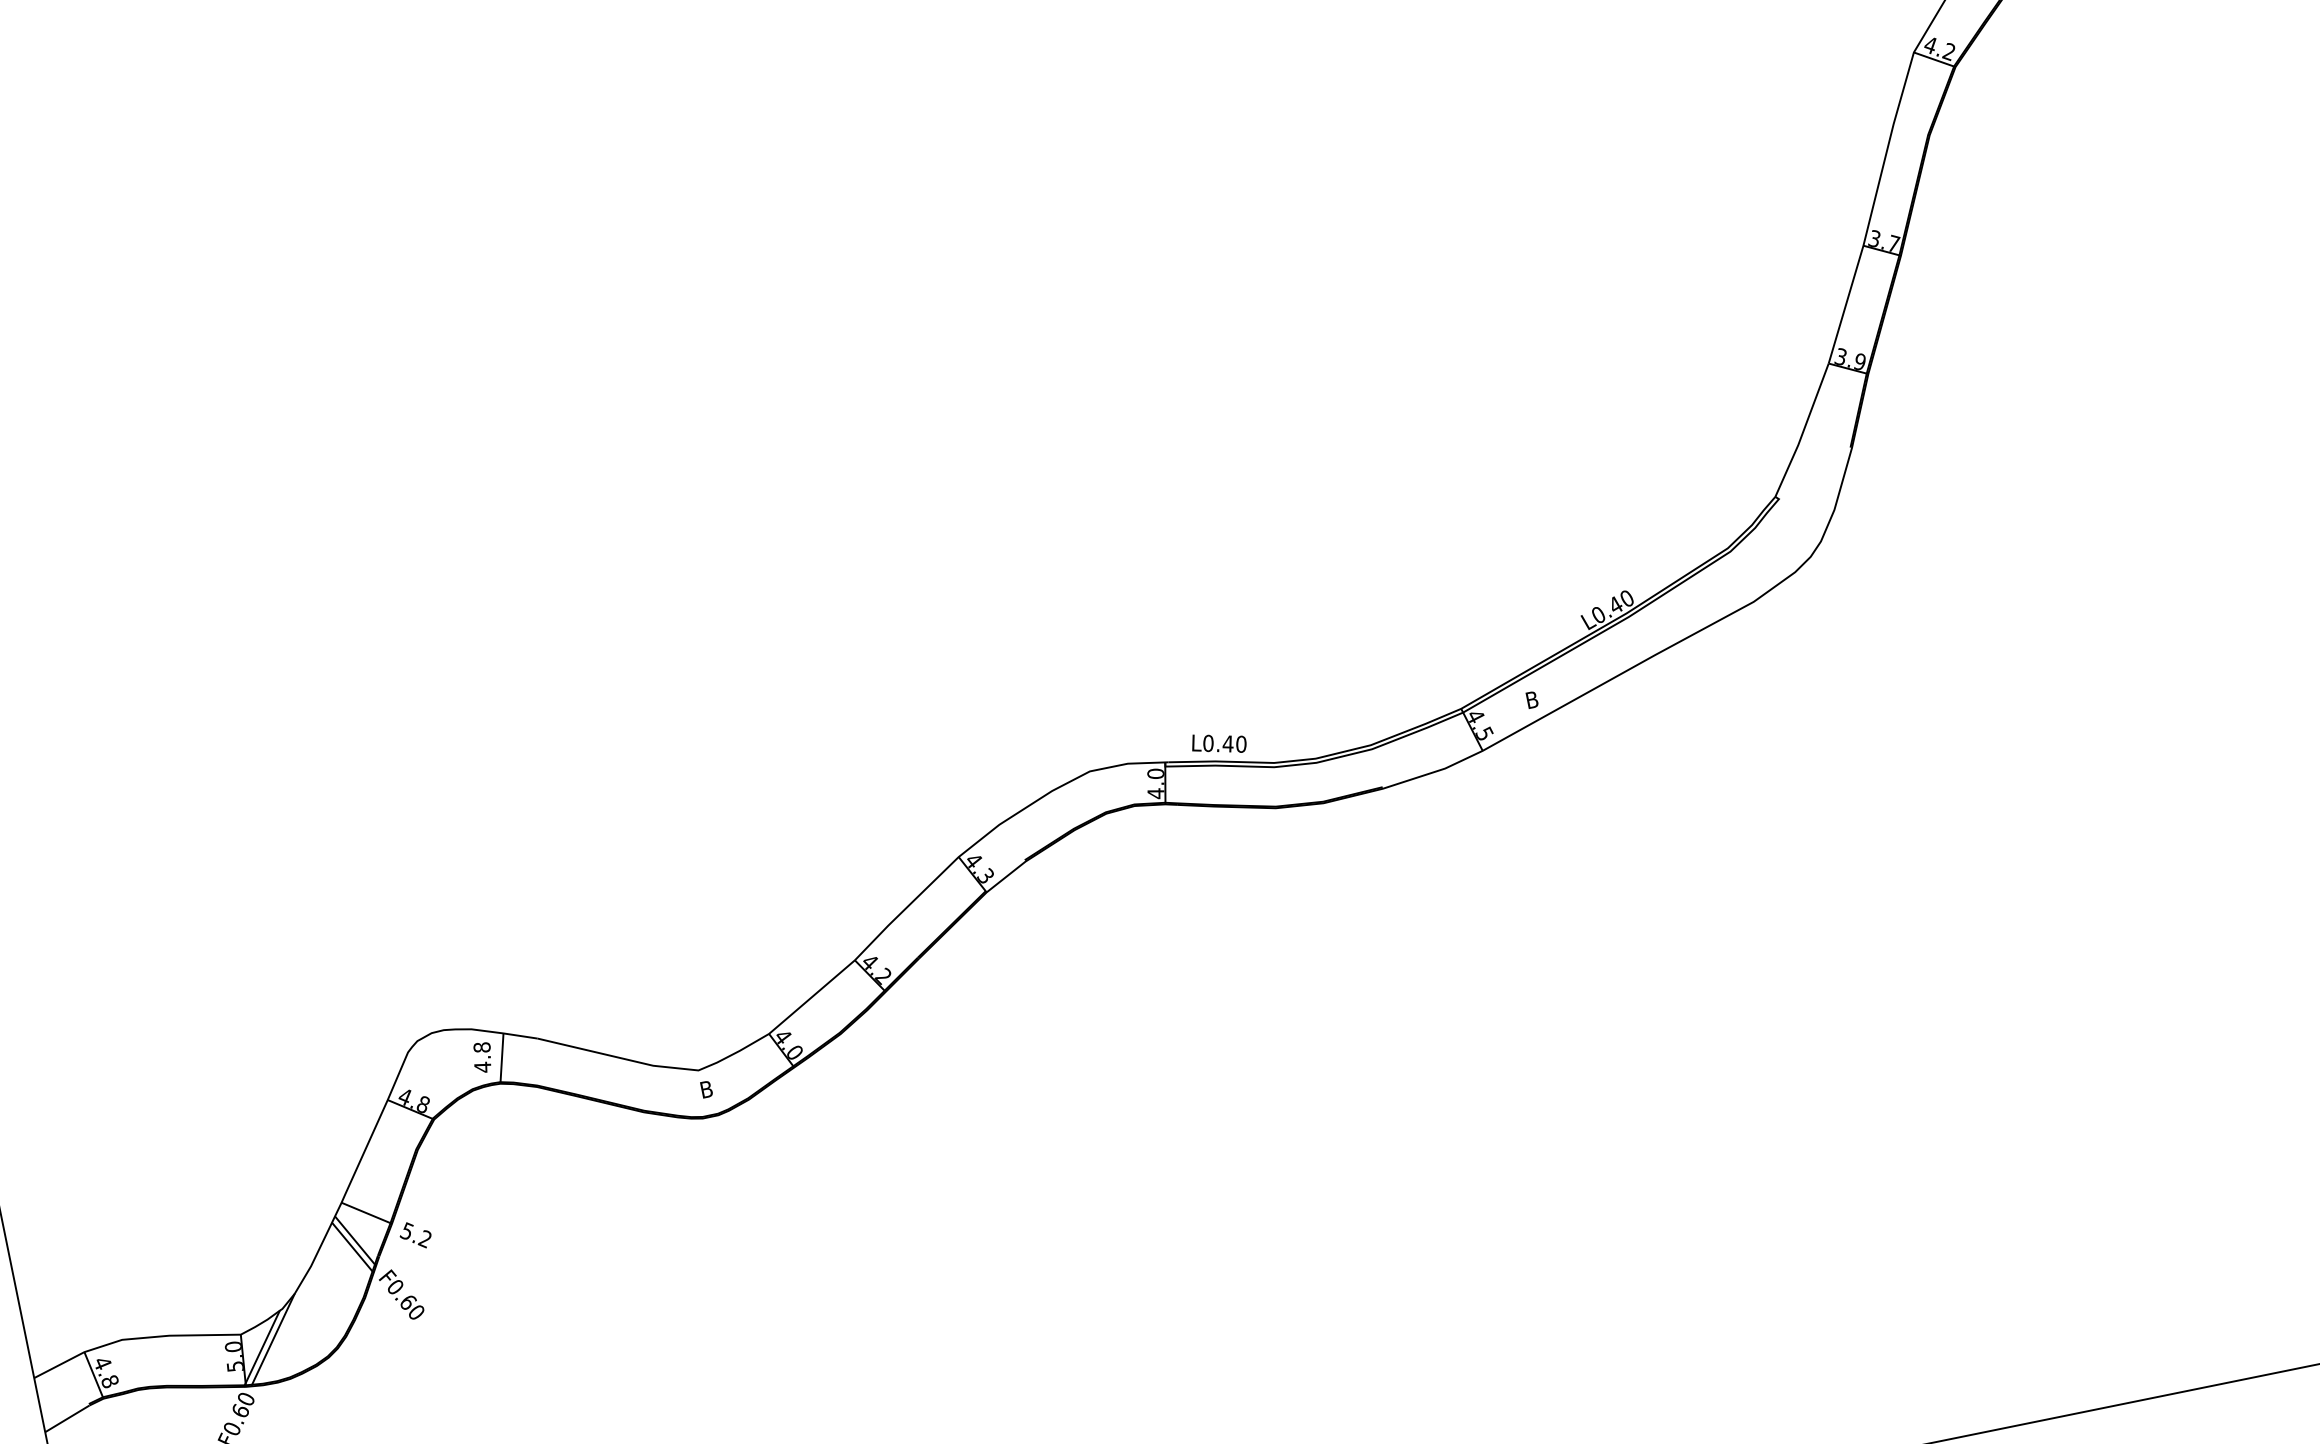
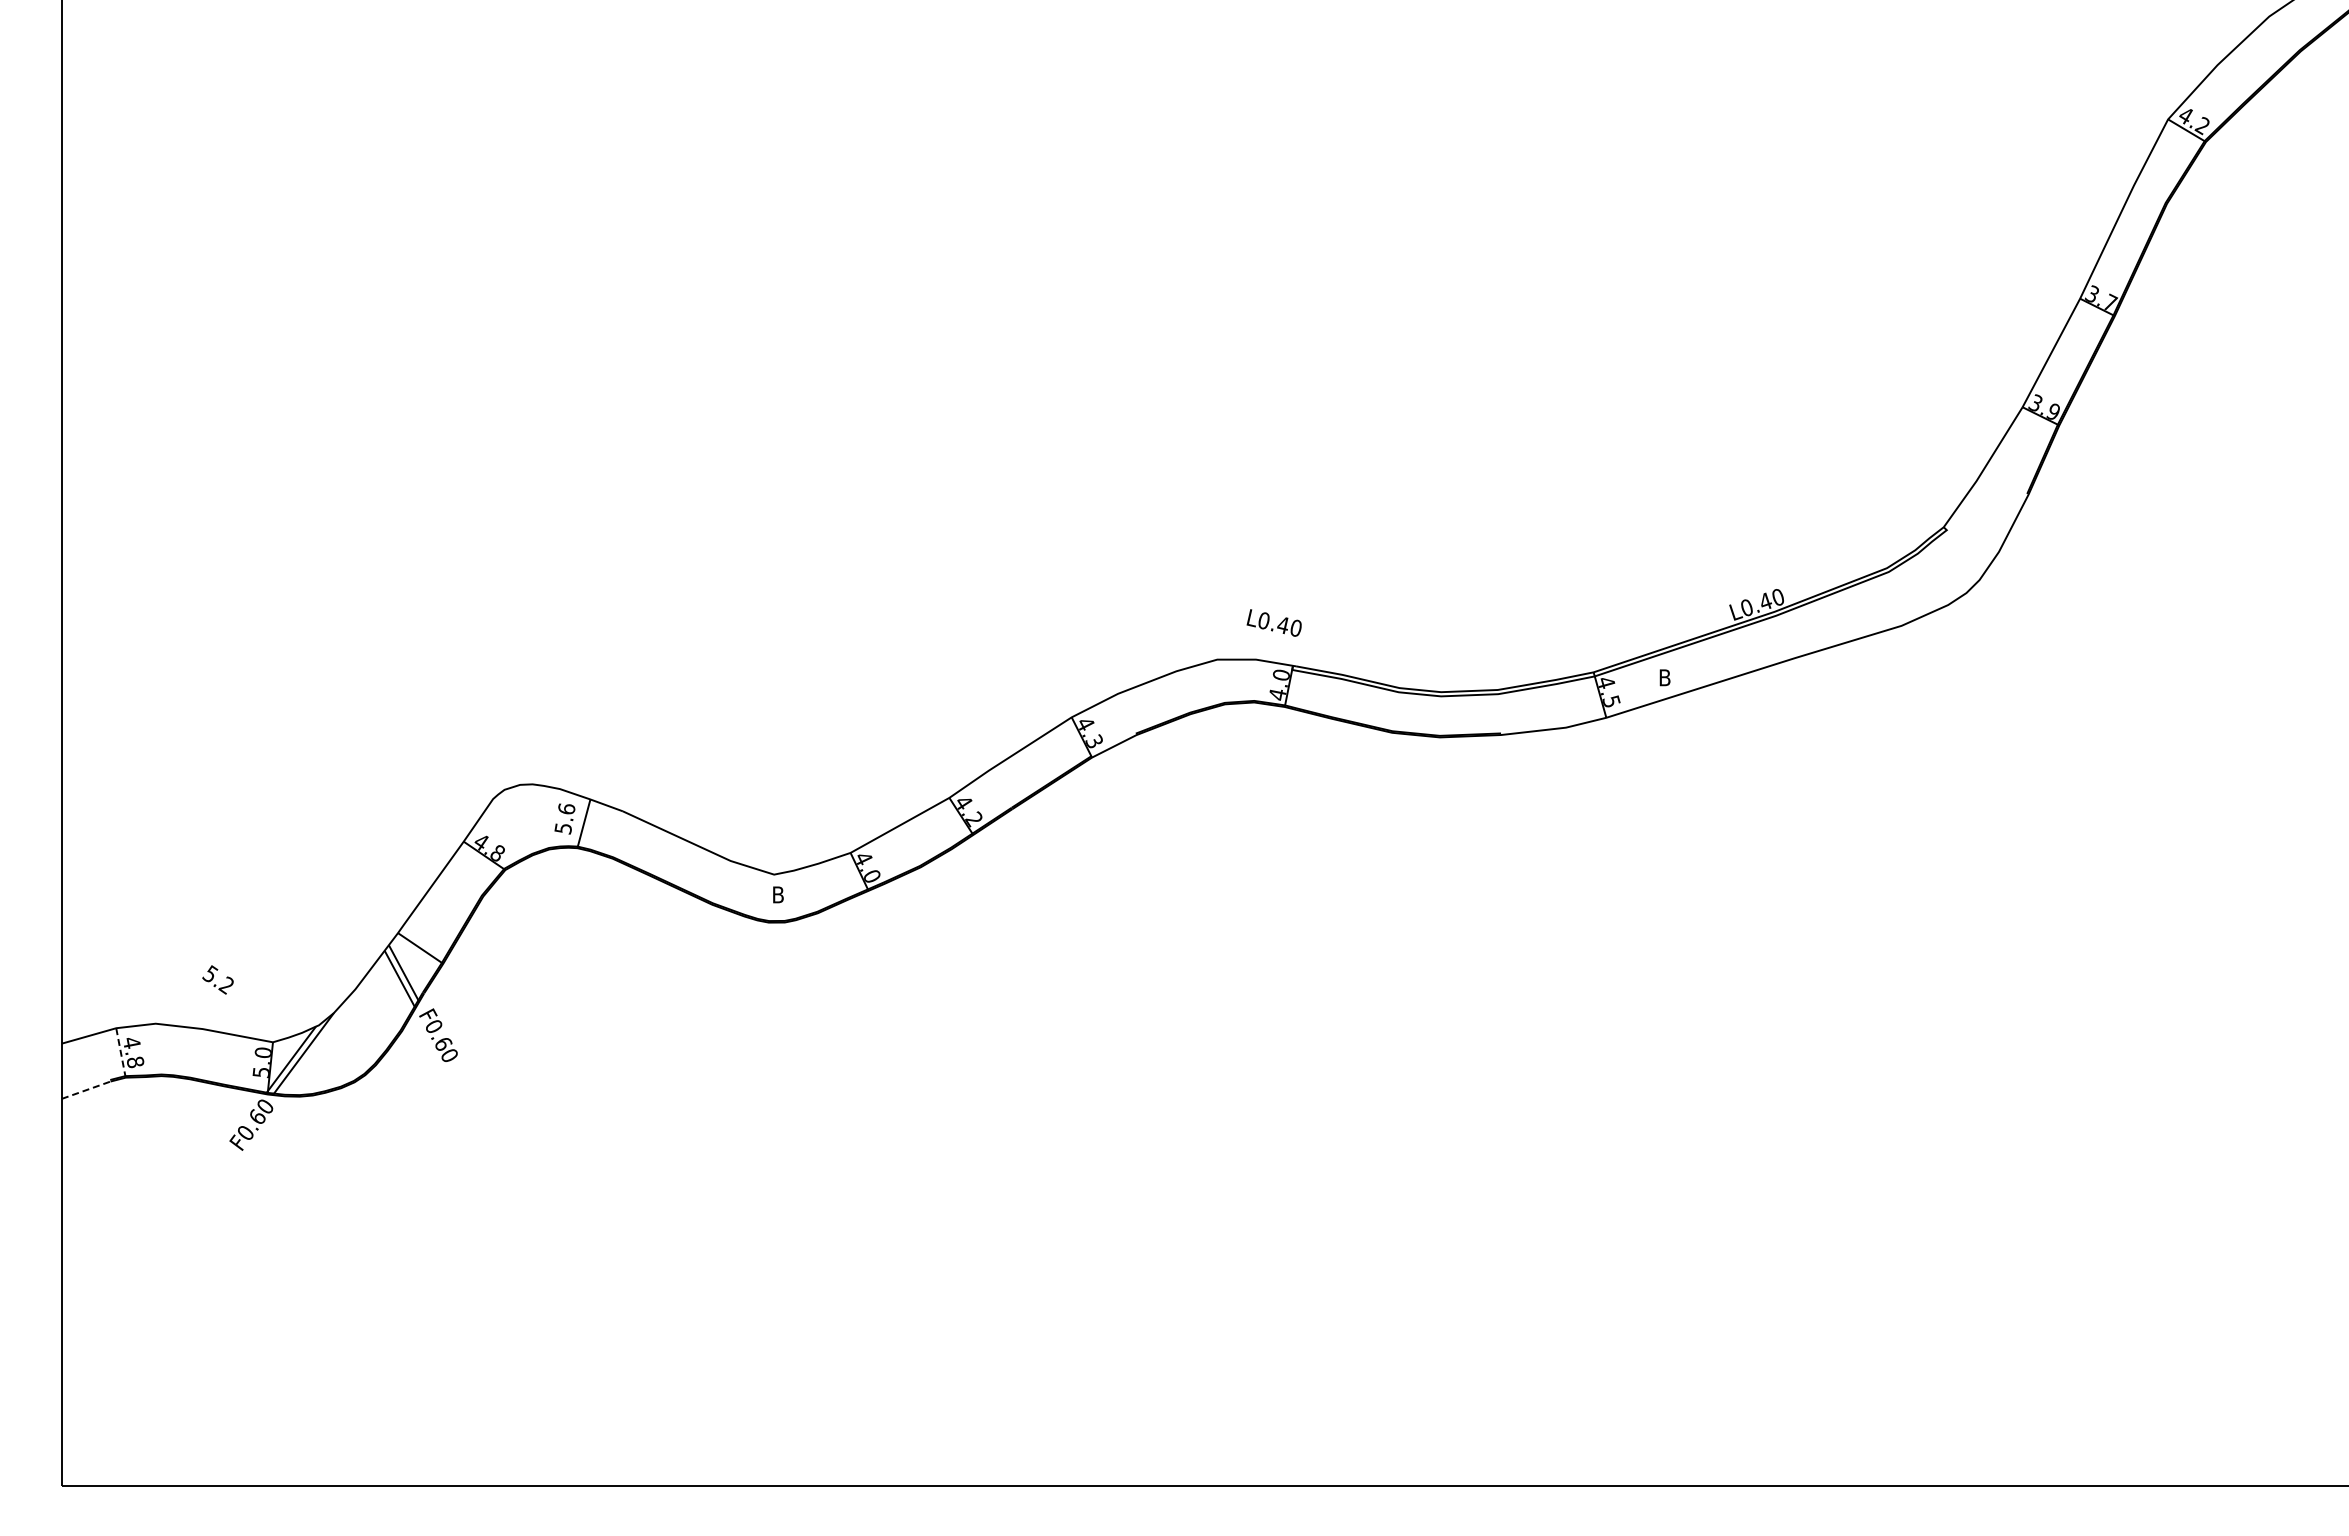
text: (1218, 743) -> (1273, 622), moved
text: (481, 1057) -> (564, 818), 4.8 -> 5.6
text: (414, 1235) -> (217, 979), moved
line: (94, 1375) -> (121, 1053), solid -> dashed
line: (67, 1419) -> (86, 1090), solid -> dashed

